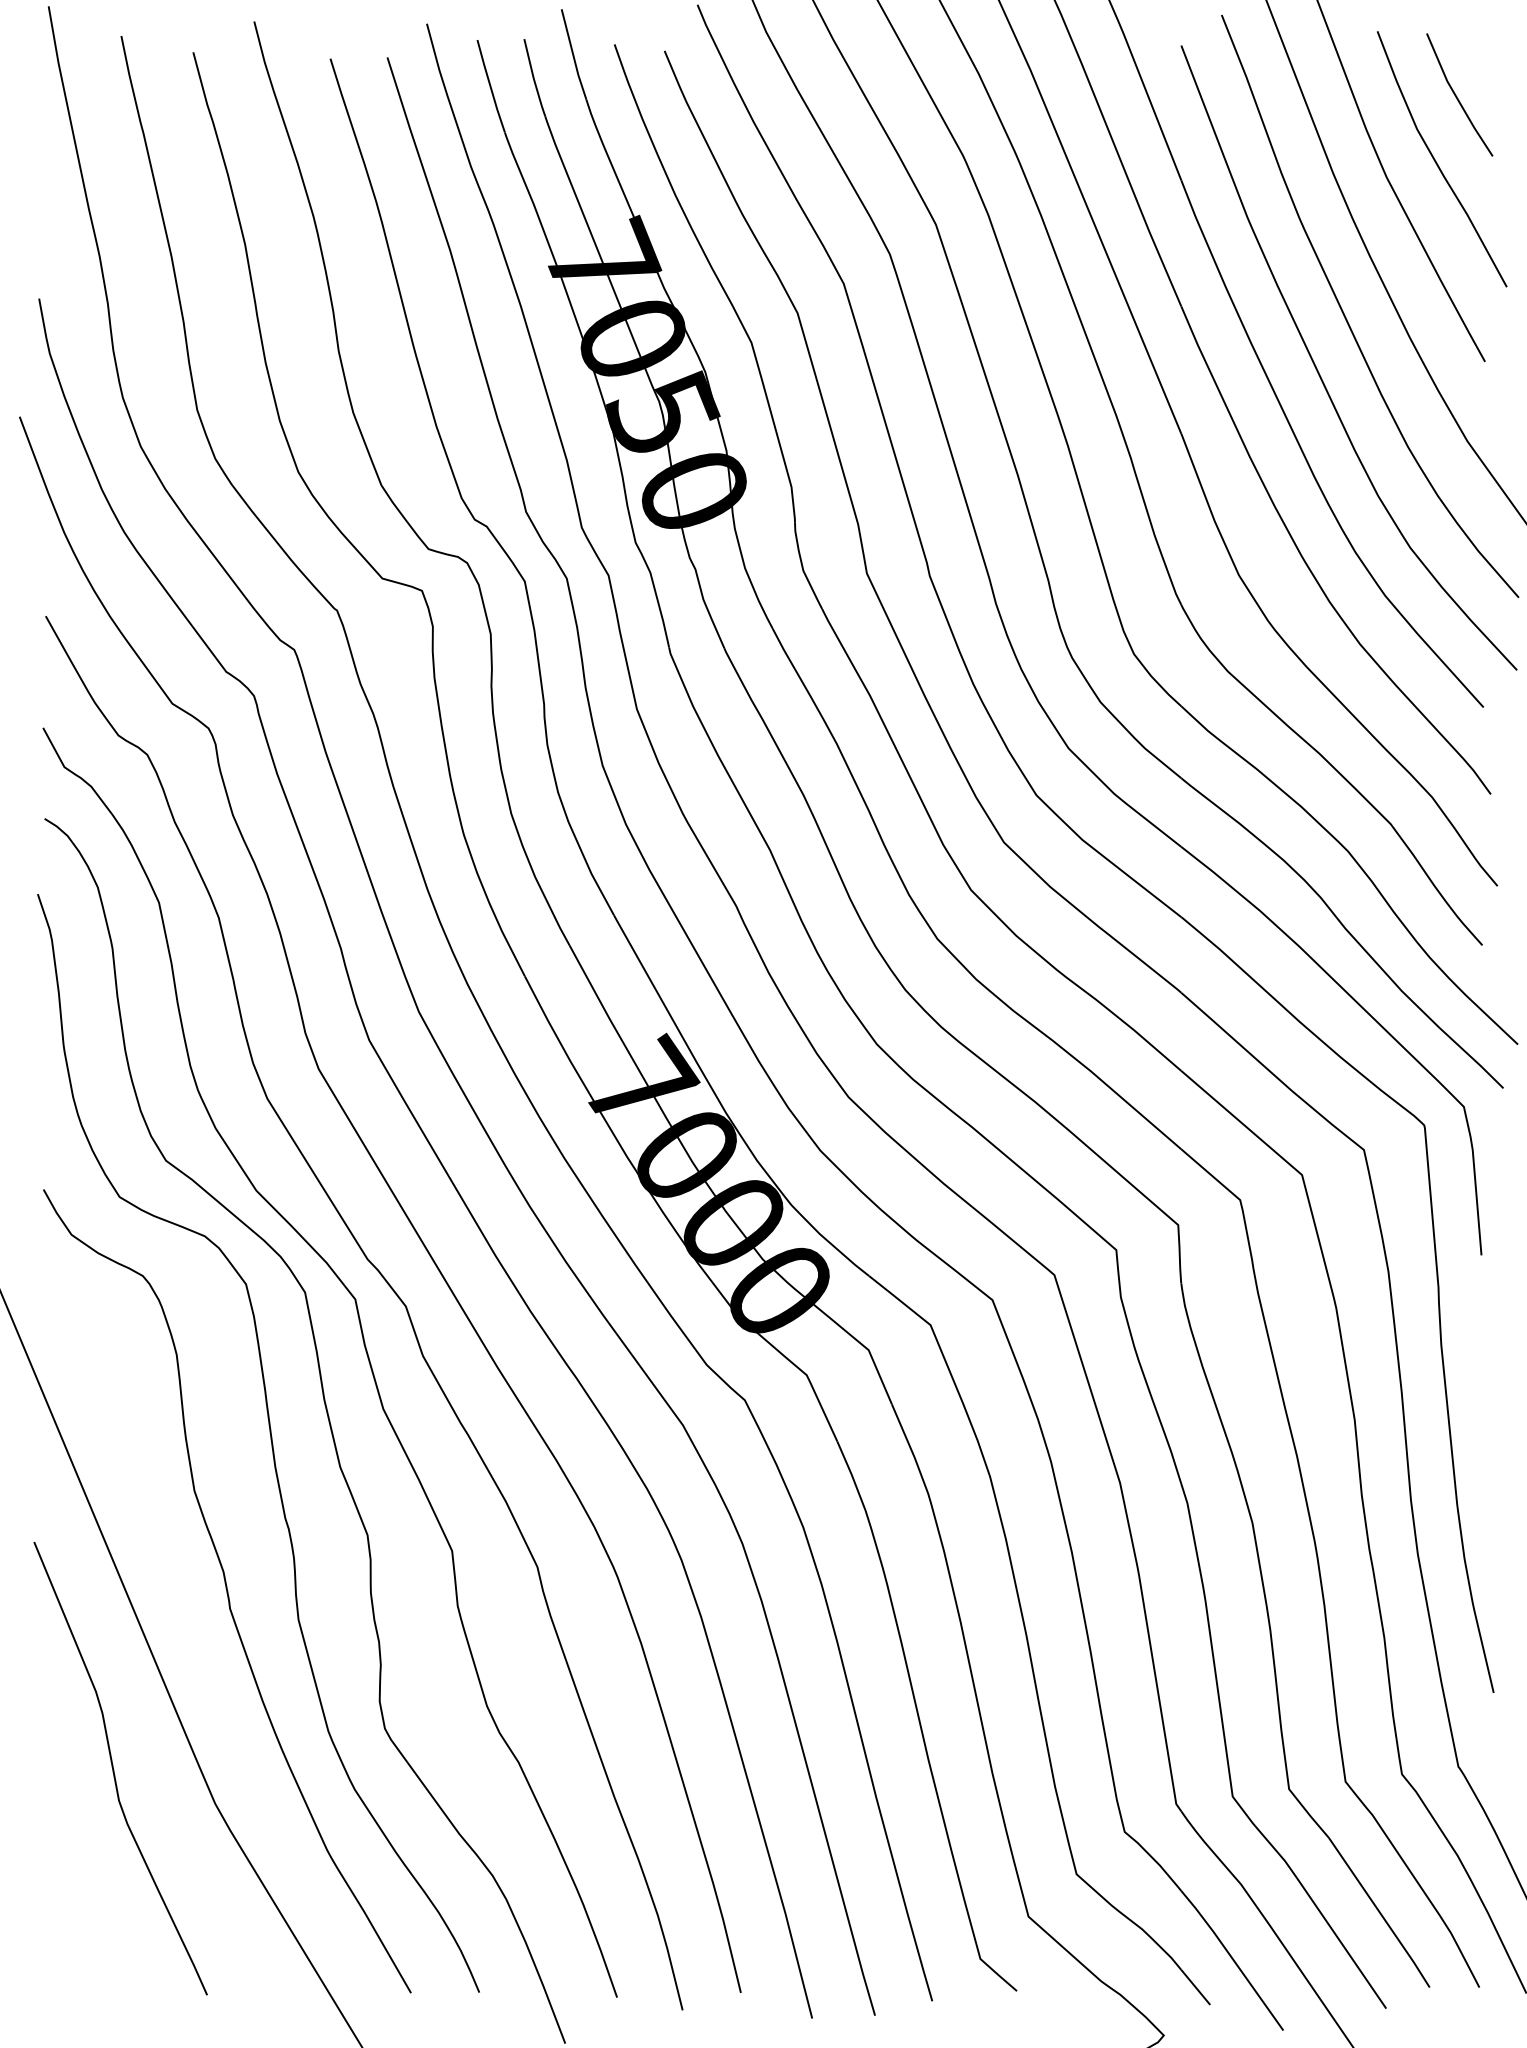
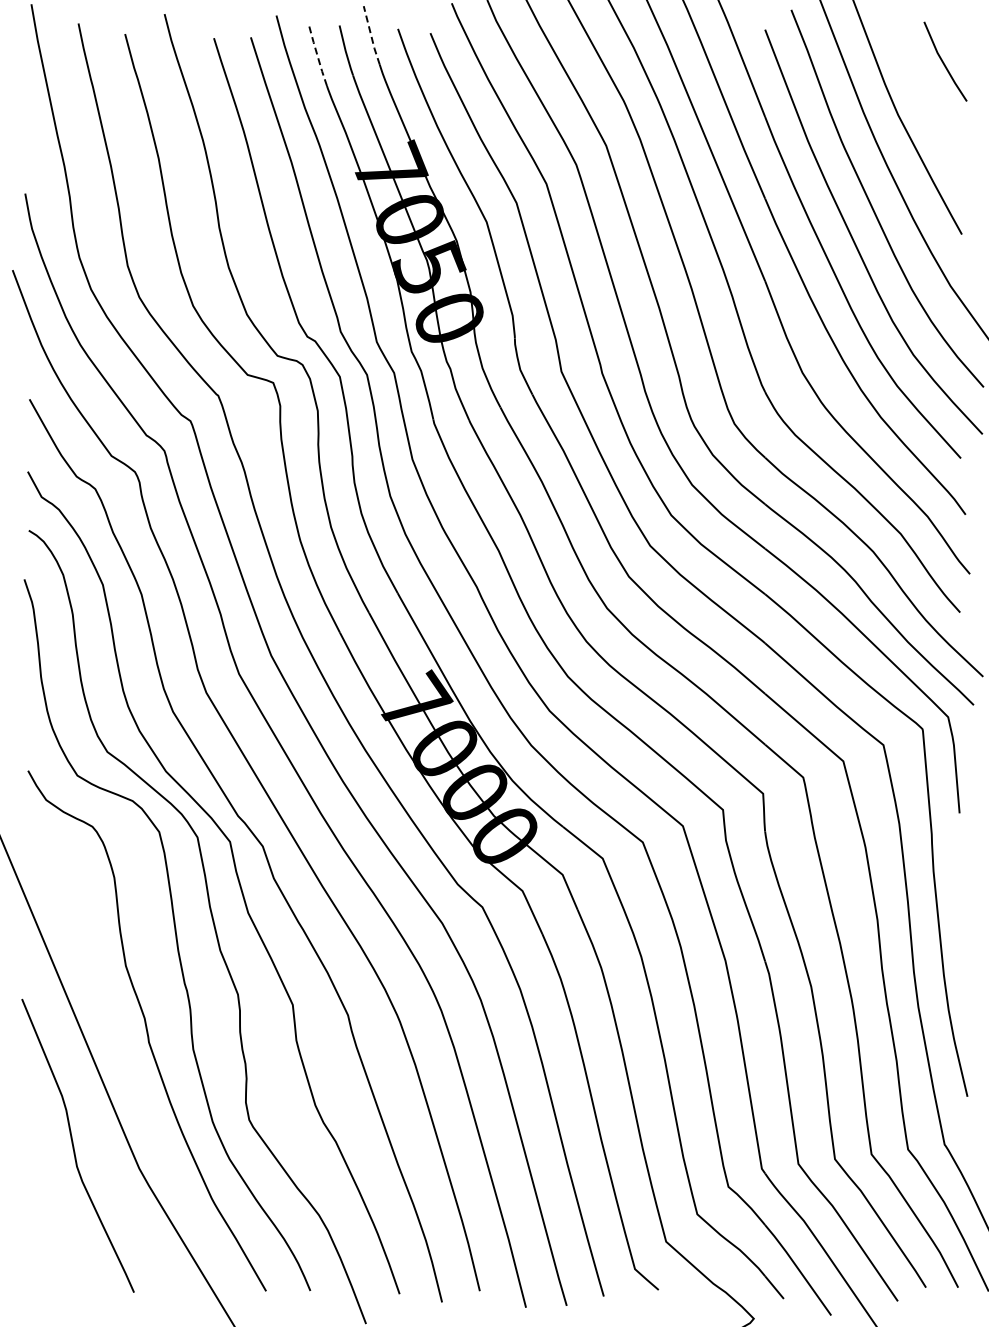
line: (573, 54) -> (371, 35), solid -> dashed
line: (490, 86) -> (317, 56), solid -> dashed
curve: (1438, 162) -> (931, 105), removed

